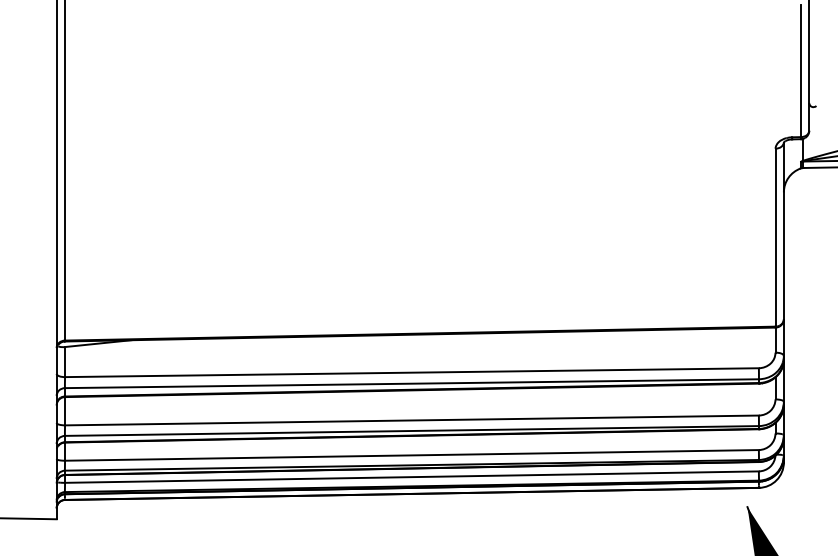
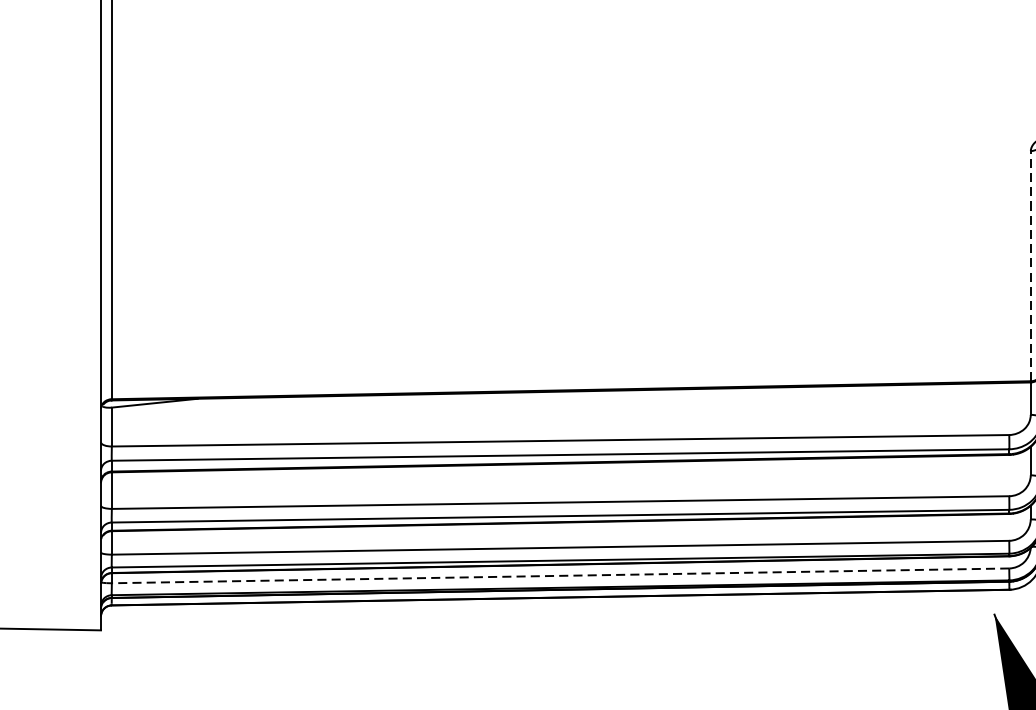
line: (775, 237) -> (1030, 265), solid -> dashed
line: (411, 477) -> (559, 576), solid -> dashed

